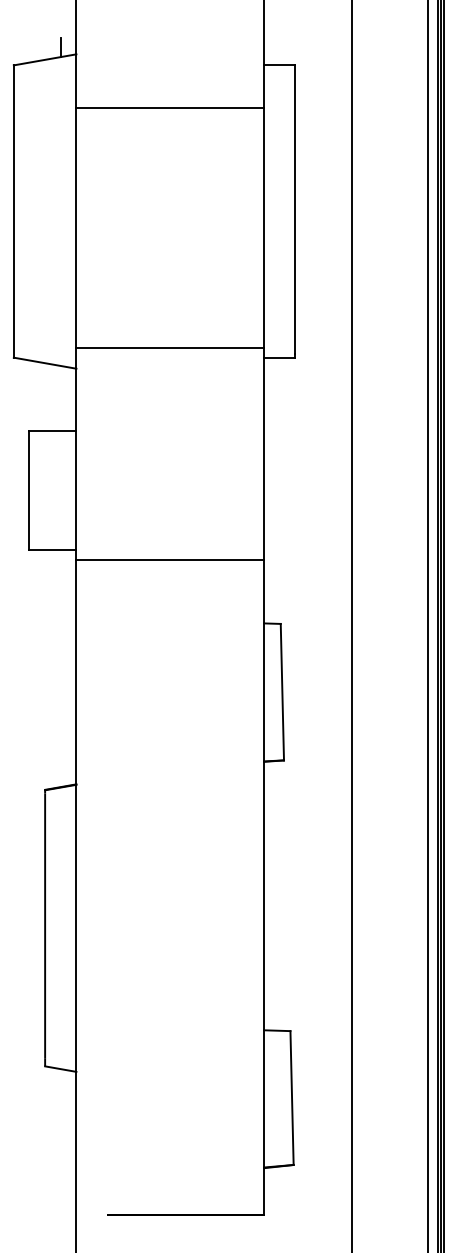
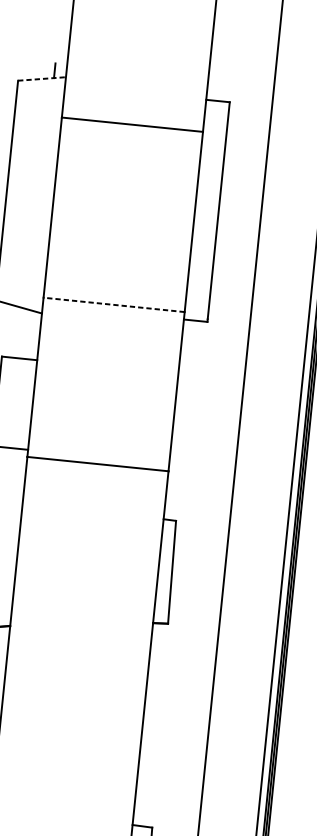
line: (45, 59) -> (42, 78), solid -> dashed
line: (170, 347) -> (114, 304), solid -> dashed

